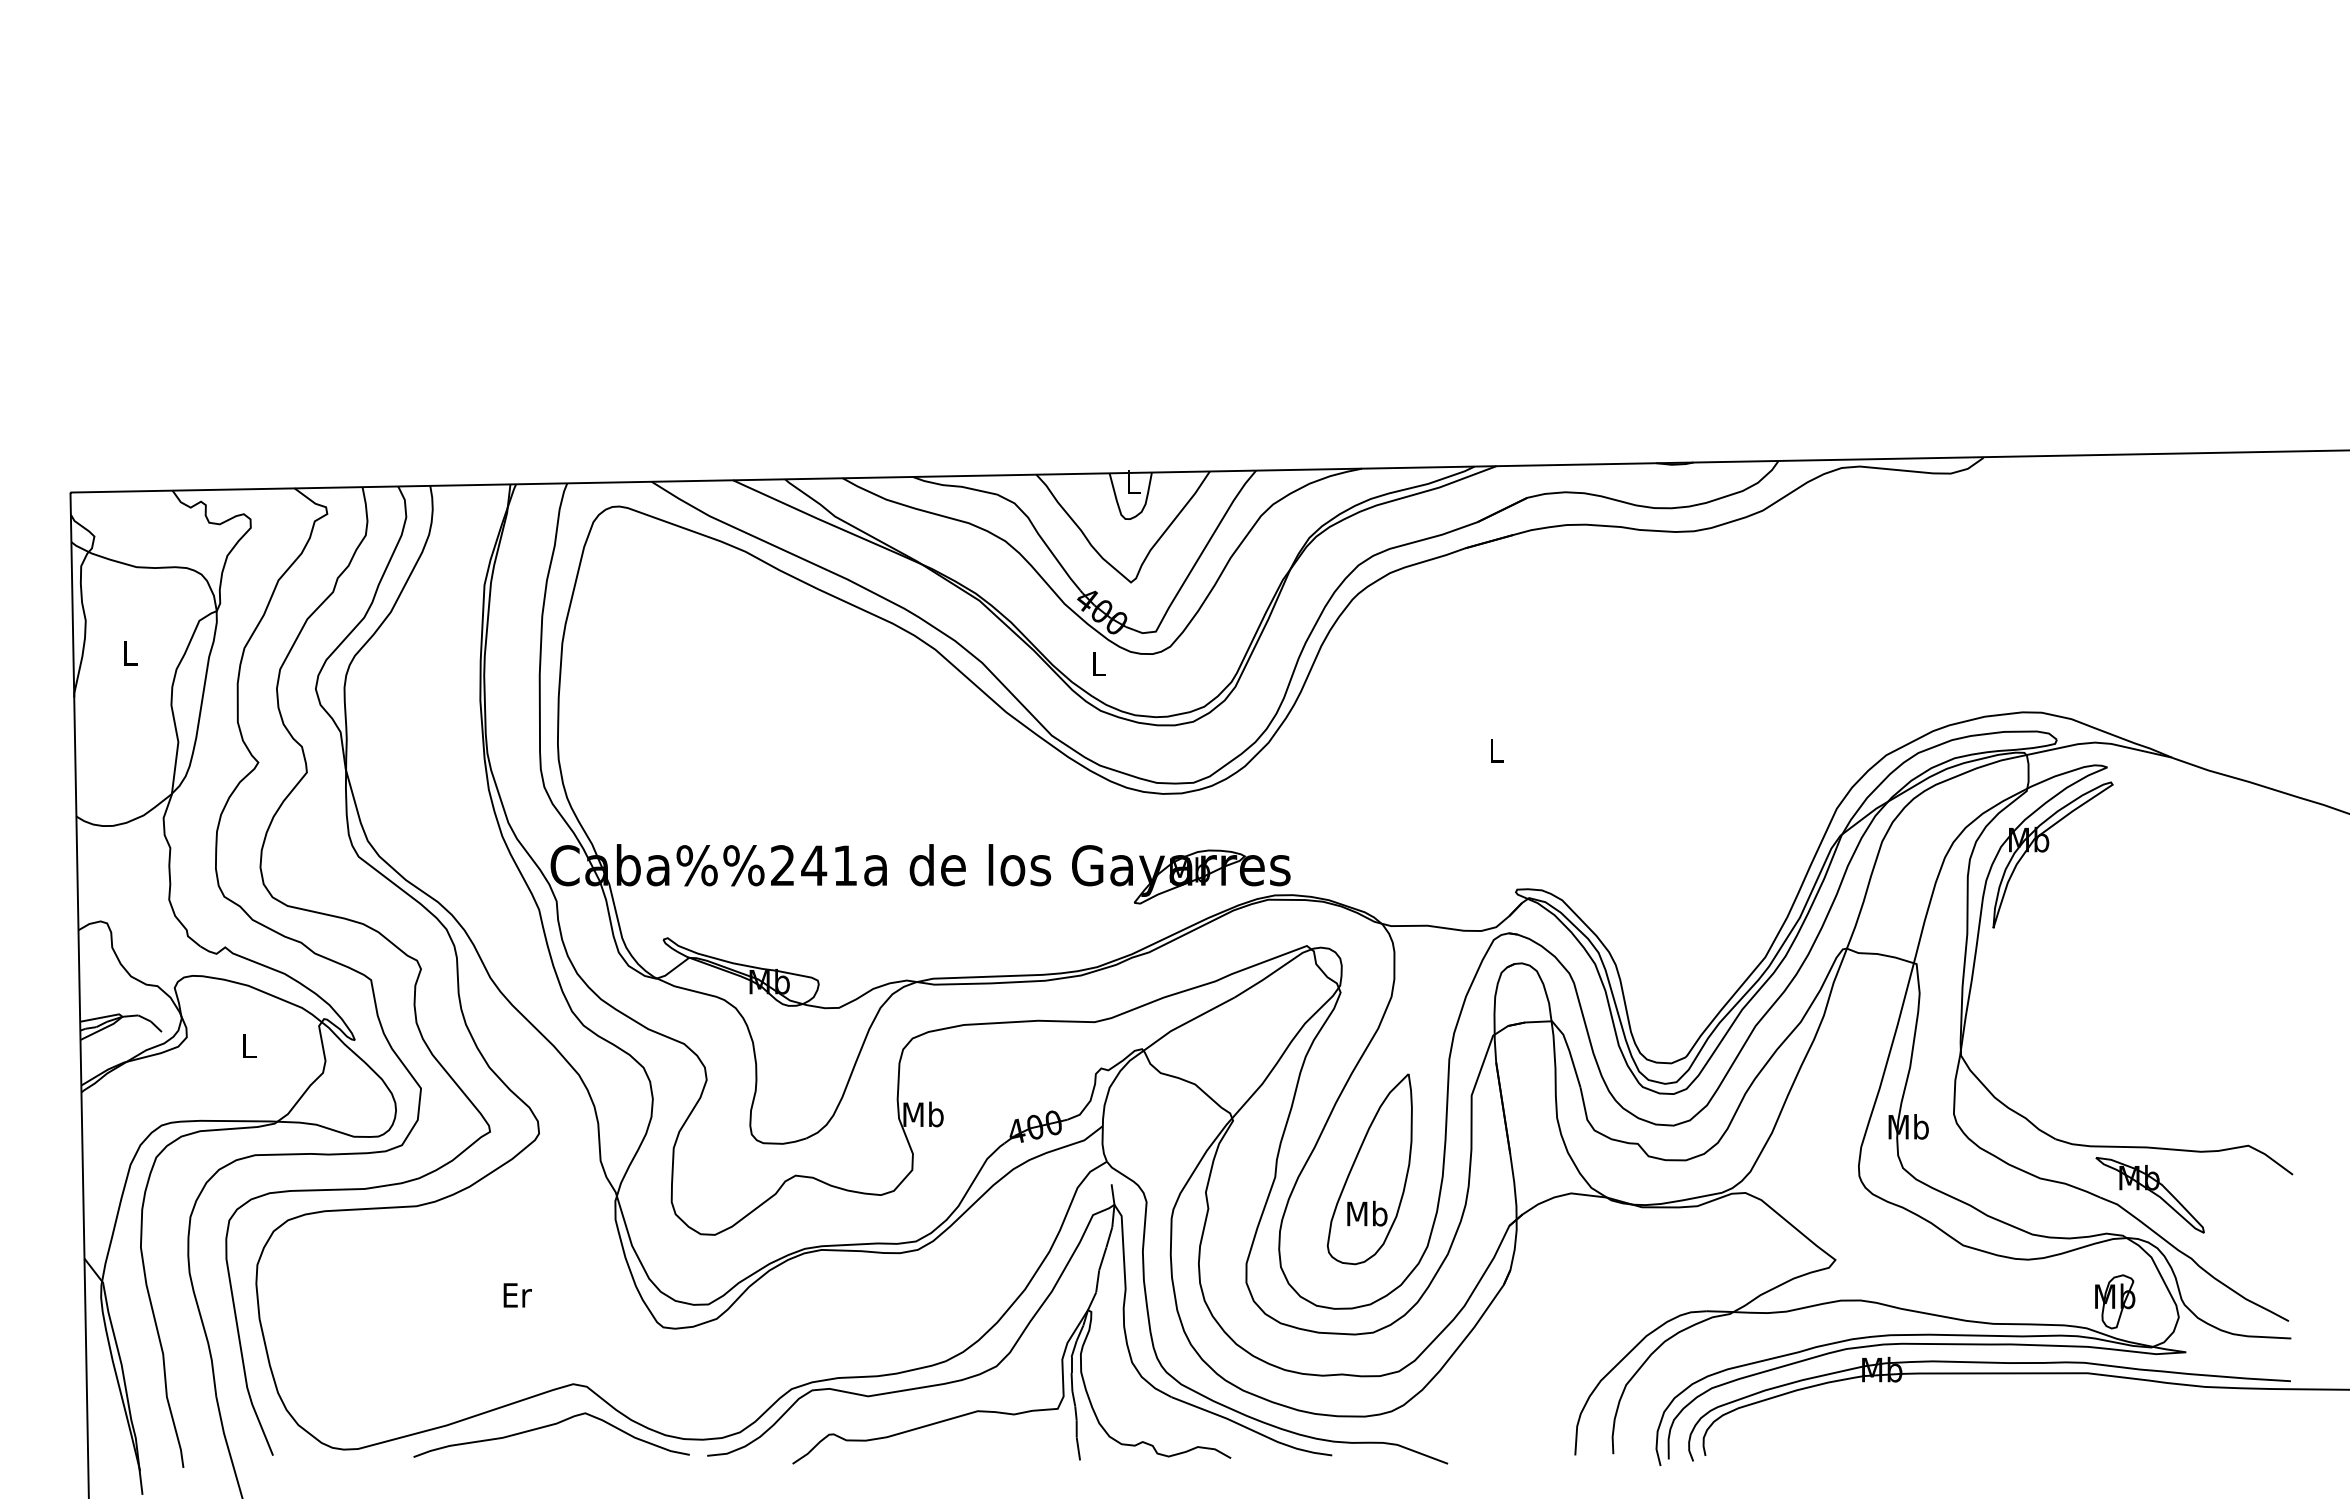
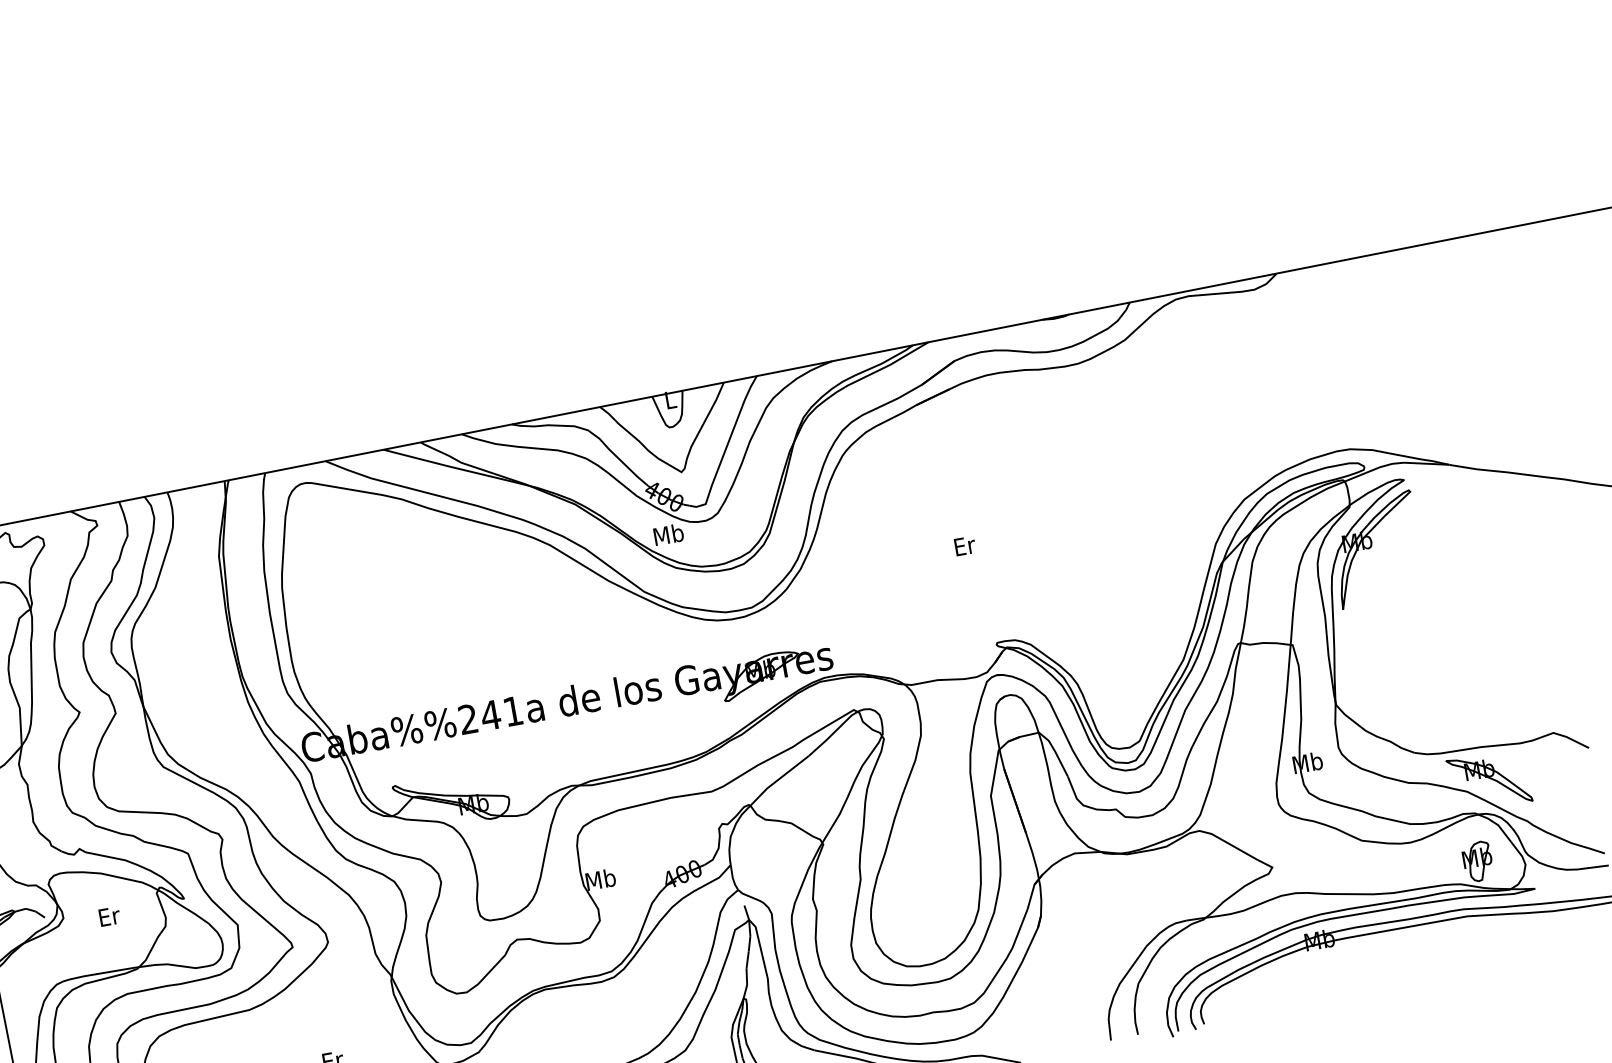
text: (1098, 663) -> (668, 534), L -> Mb
text: (1497, 750) -> (965, 545), L -> Er
text: (250, 1046) -> (110, 916), L -> Er
part: (1369, 1169) -> (927, 862), removed

